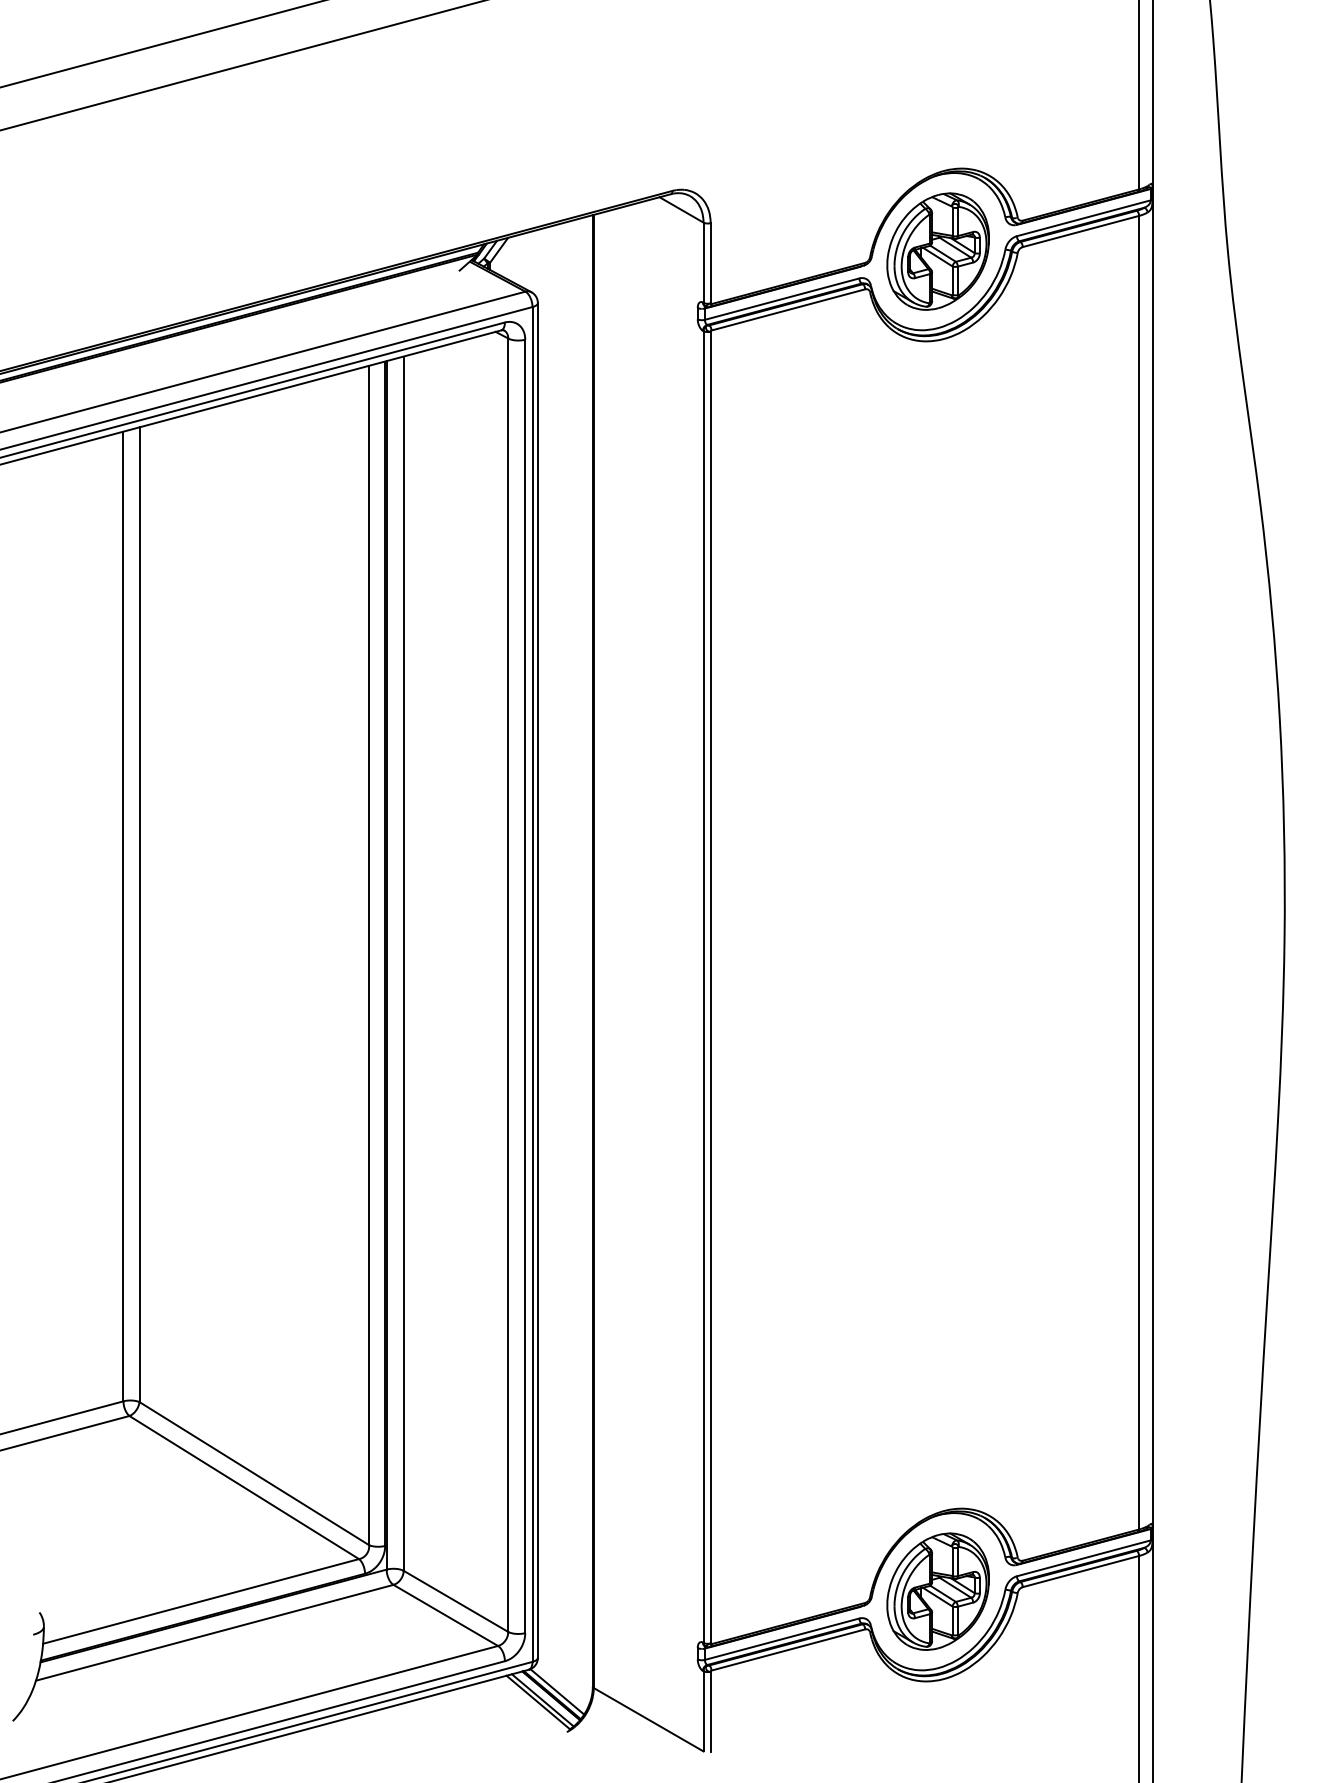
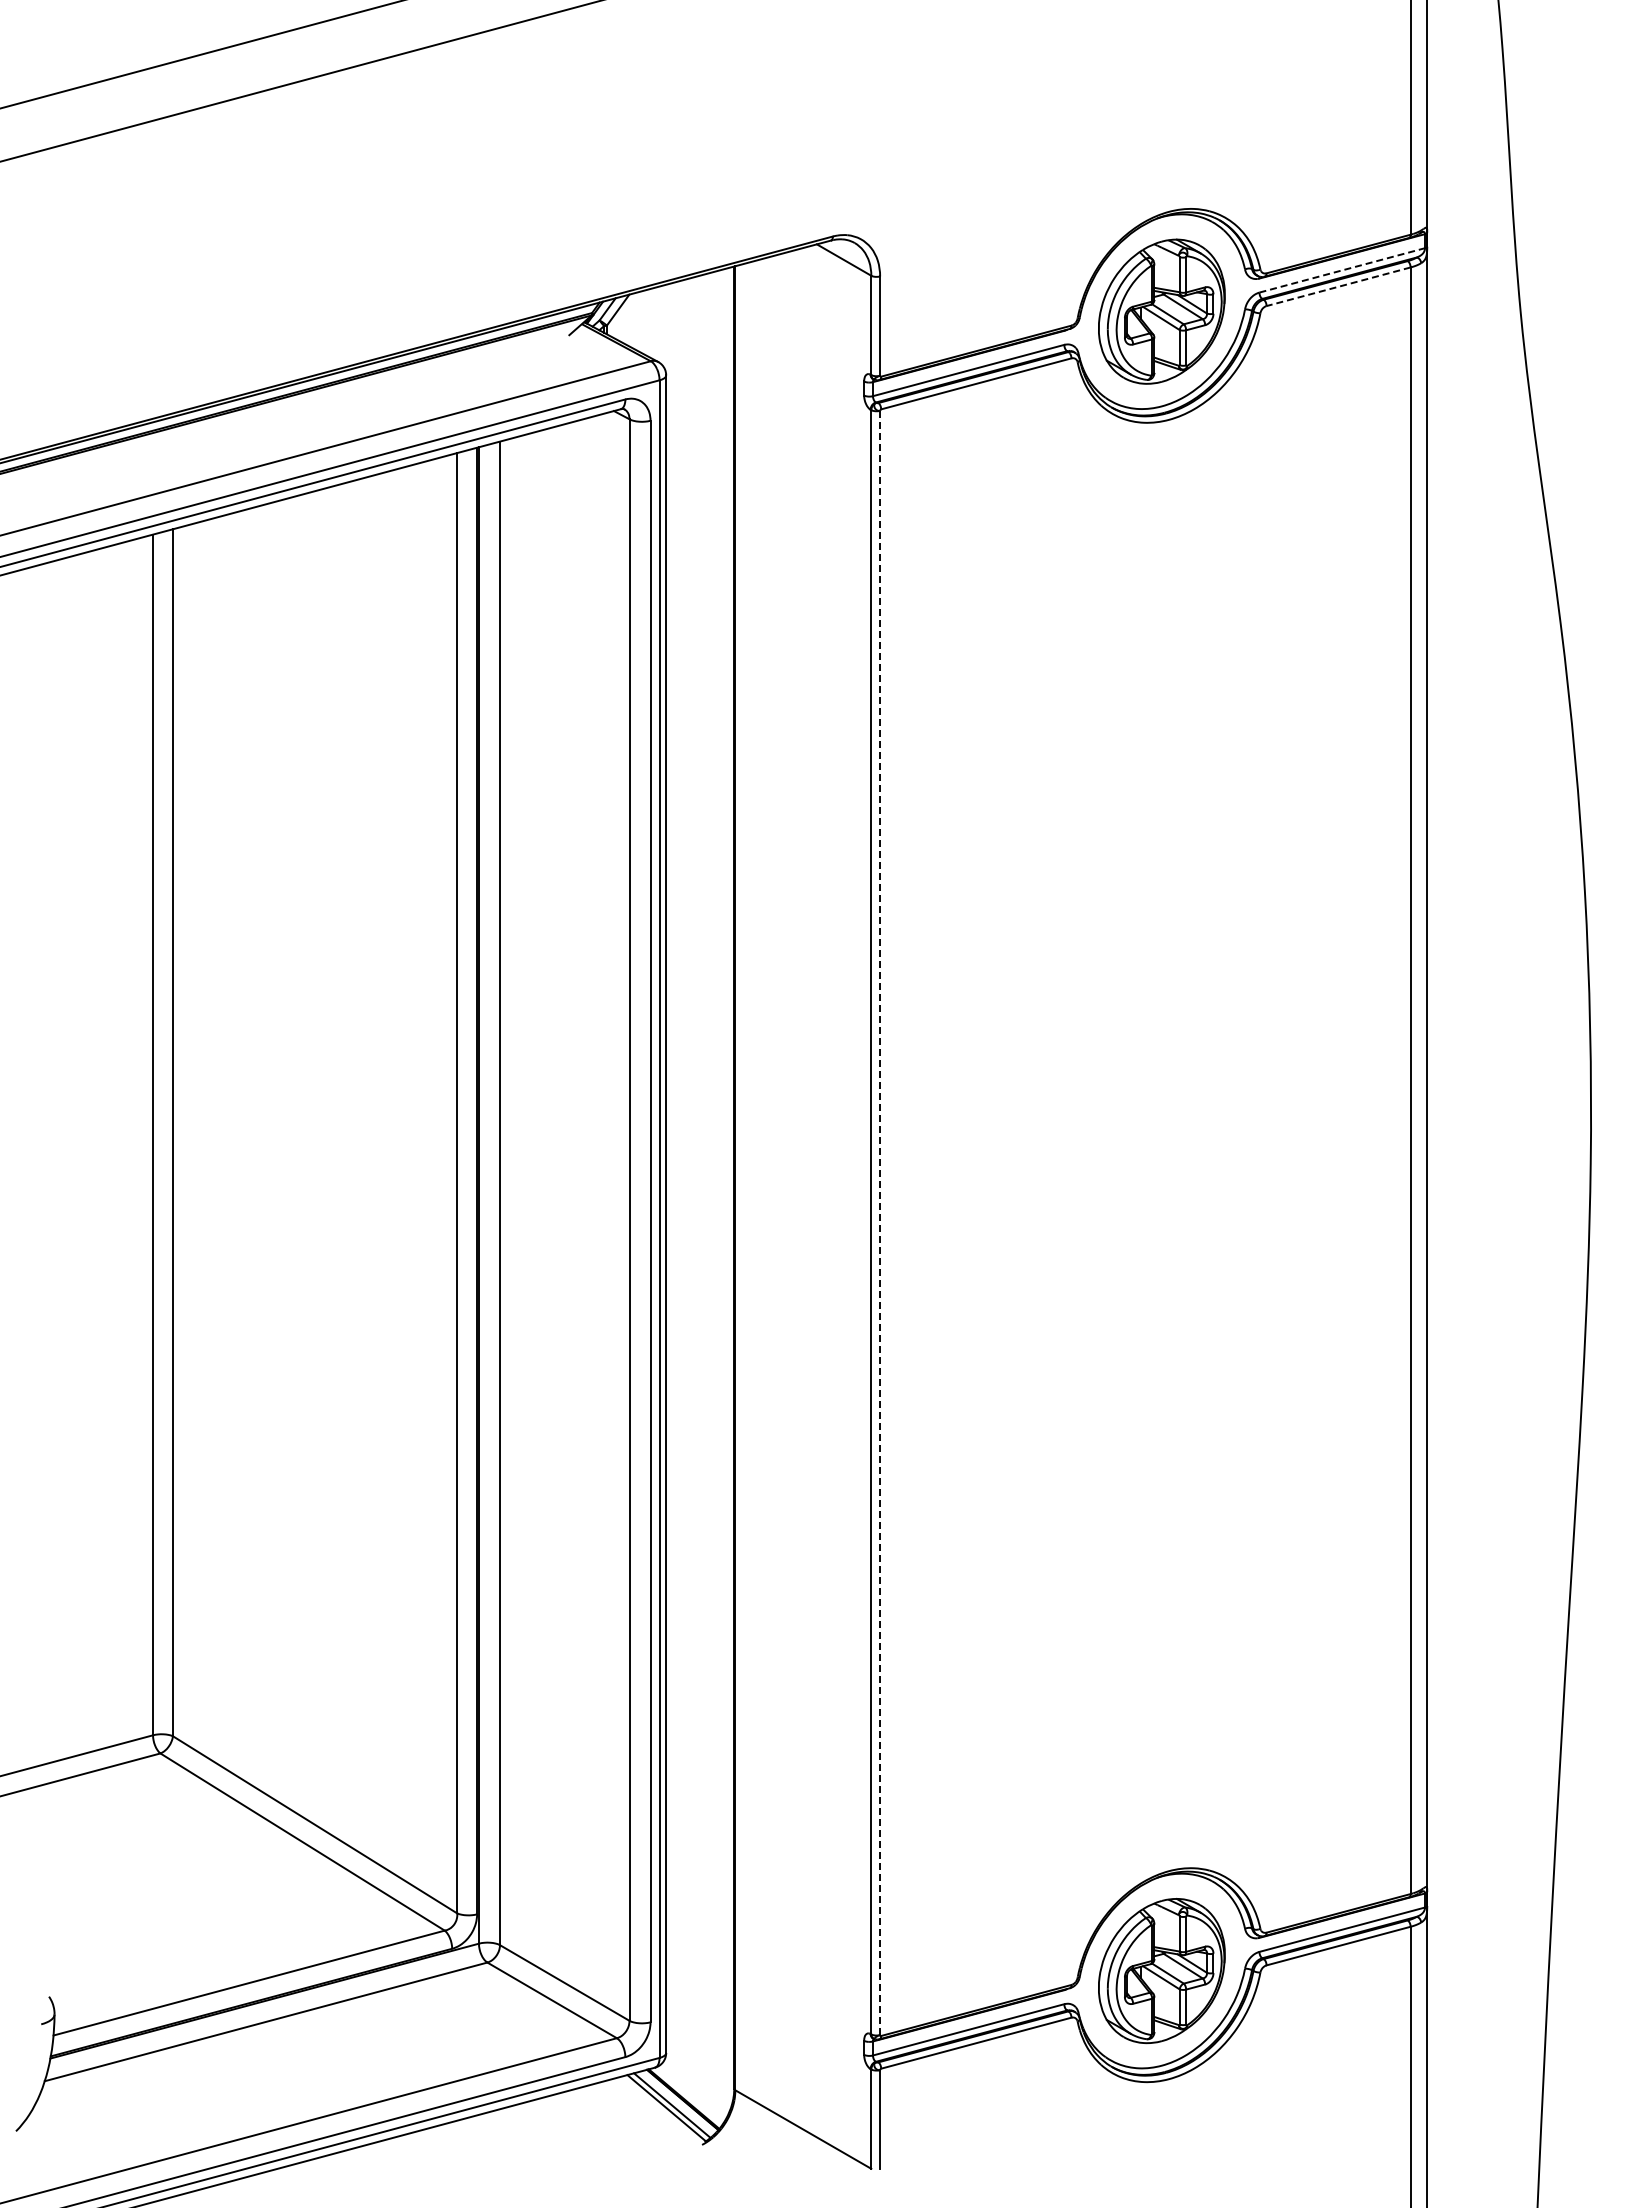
line: (1084, 218) -> (1342, 270), solid -> dashed
line: (1080, 231) -> (1338, 286), solid -> dashed
line: (710, 988) -> (880, 1223), solid -> dashed
line: (556, 1691) -> (689, 2094), removed

